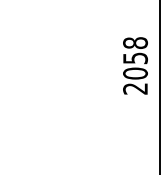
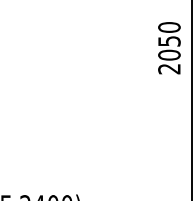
text: (135, 43) -> (169, 27), 2058 -> 2050

